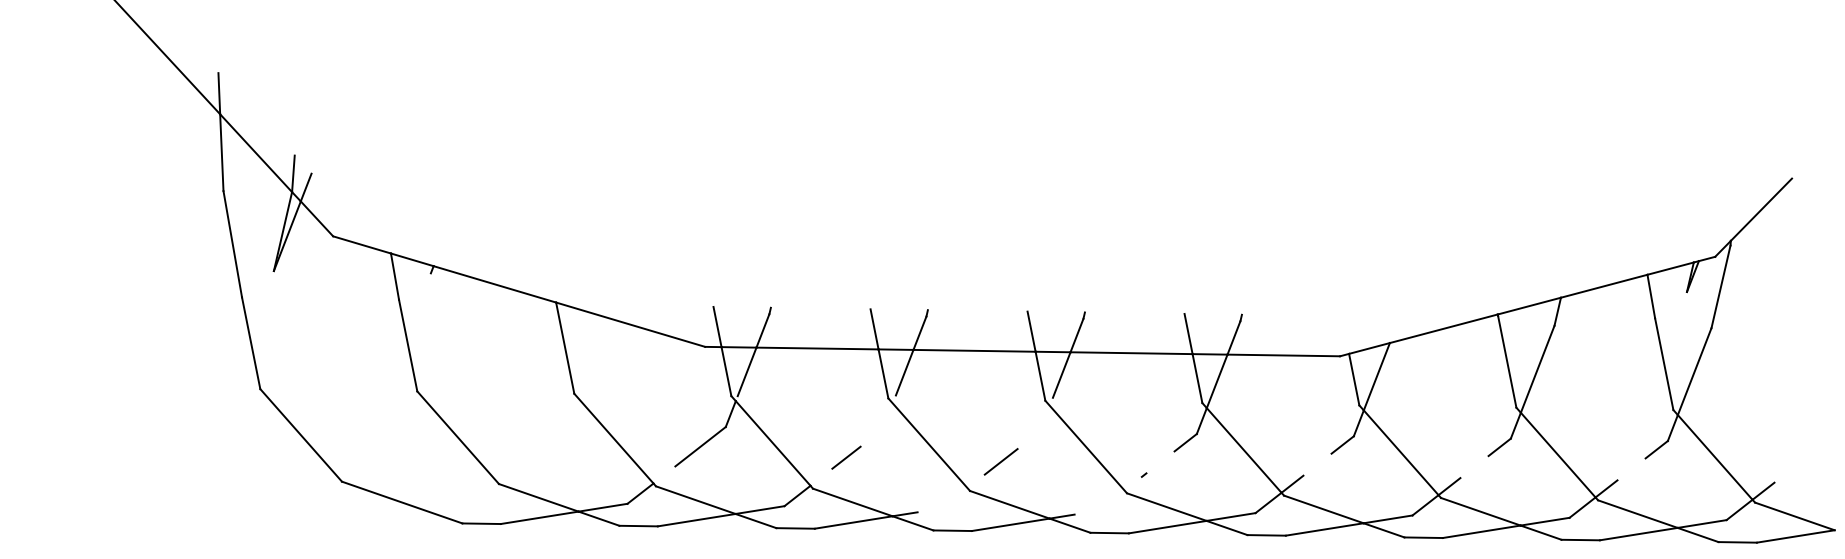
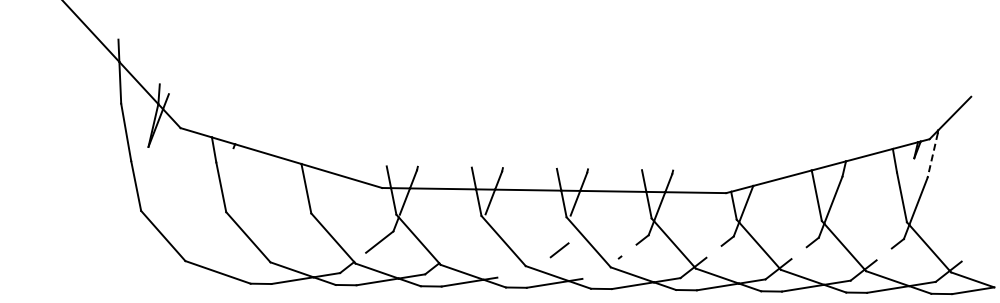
line: (1720, 286) -> (932, 155), solid -> dashed
line: (845, 456) -> (458, 247), removed
line: (1000, 462) -> (559, 250), moved

